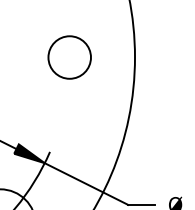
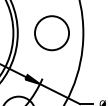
circle: (68, 57) -> (51, 33), size x1.67

